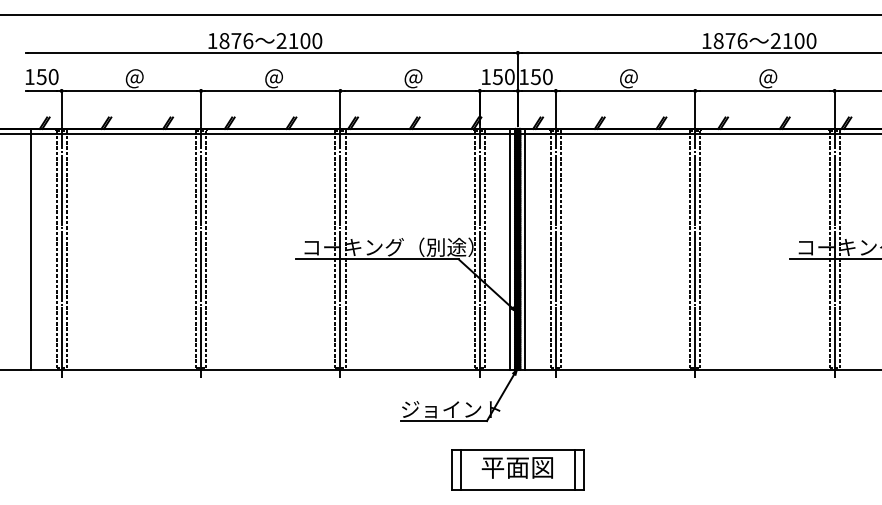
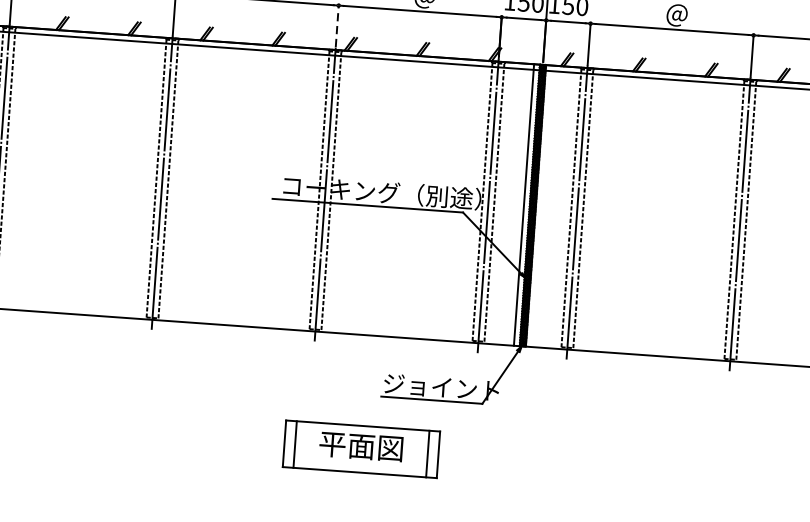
line: (340, 108) -> (337, 26), solid -> dashed
line: (525, 248) -> (541, 205), removed
part: (517, 469) -> (361, 448), moved

